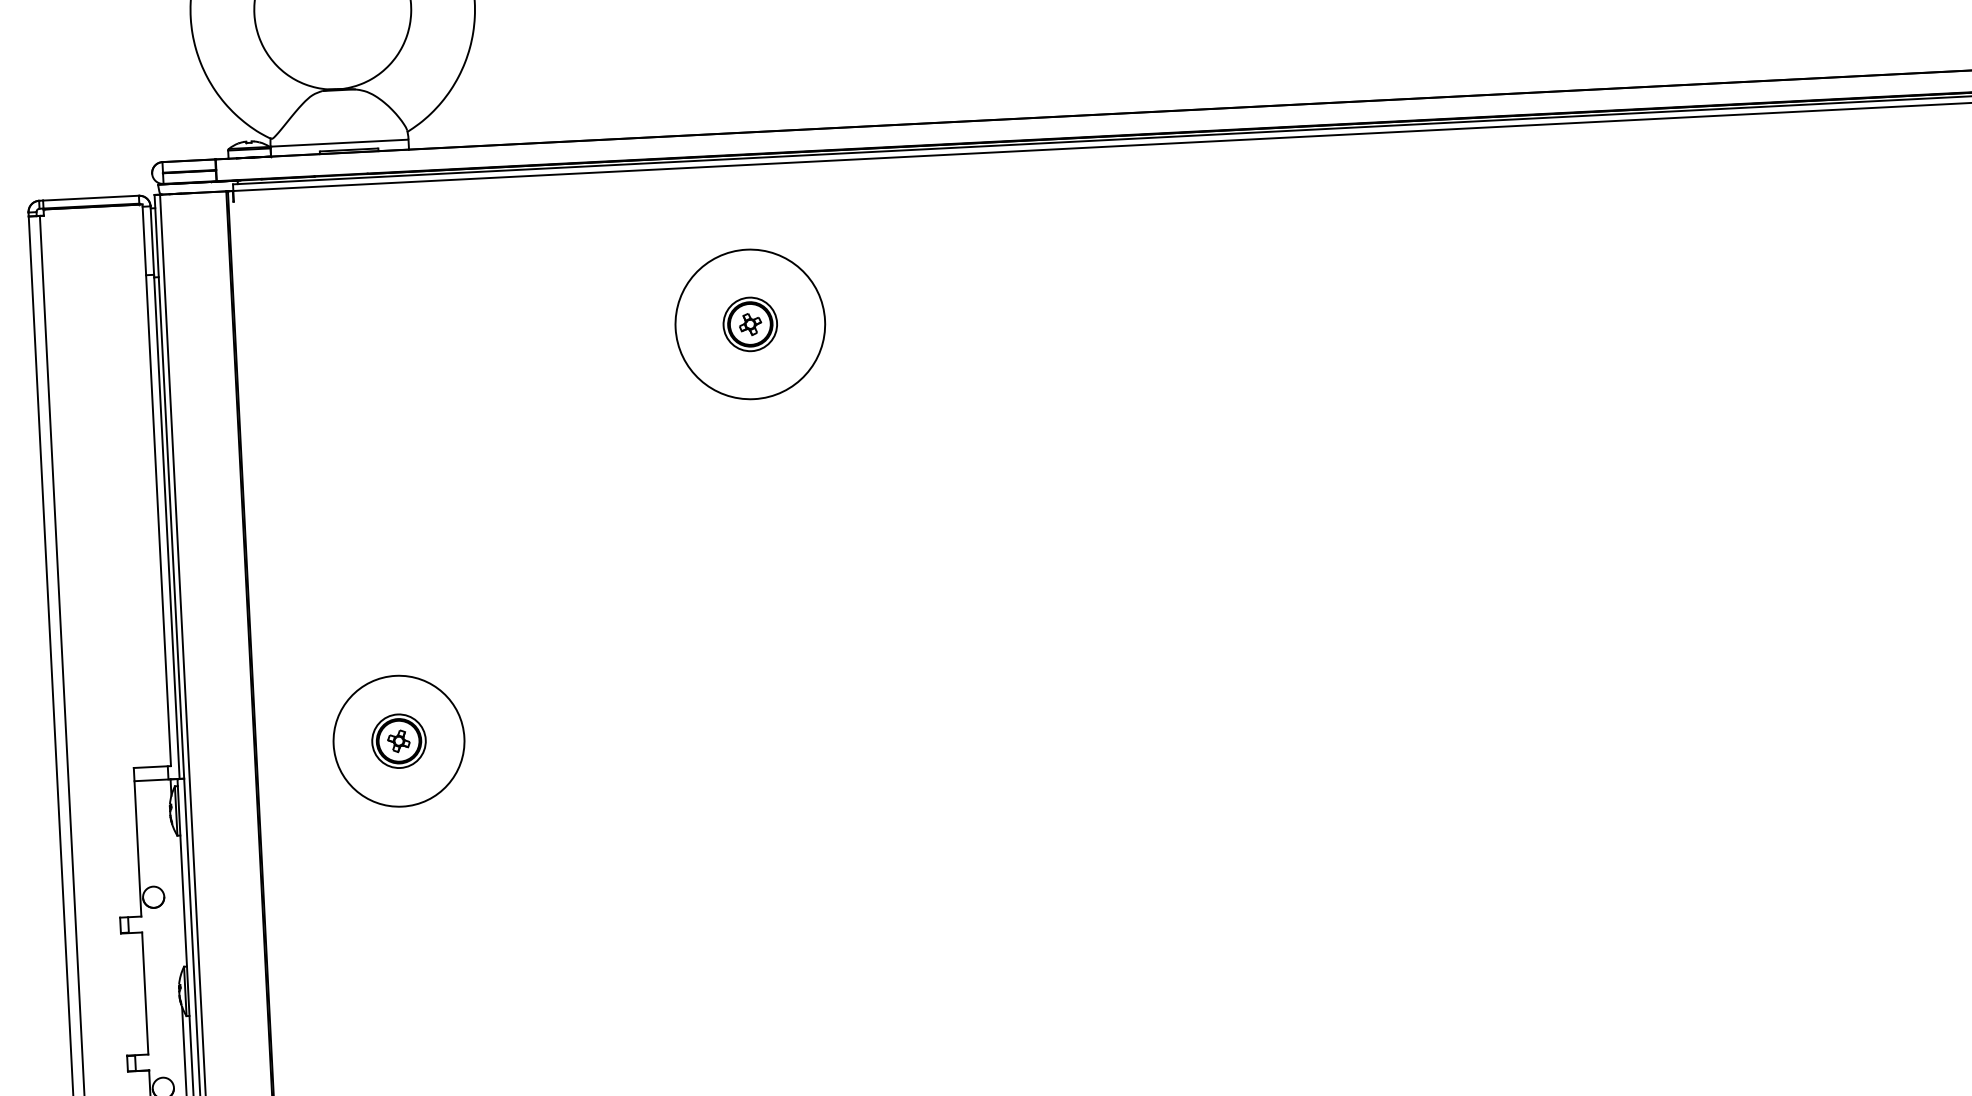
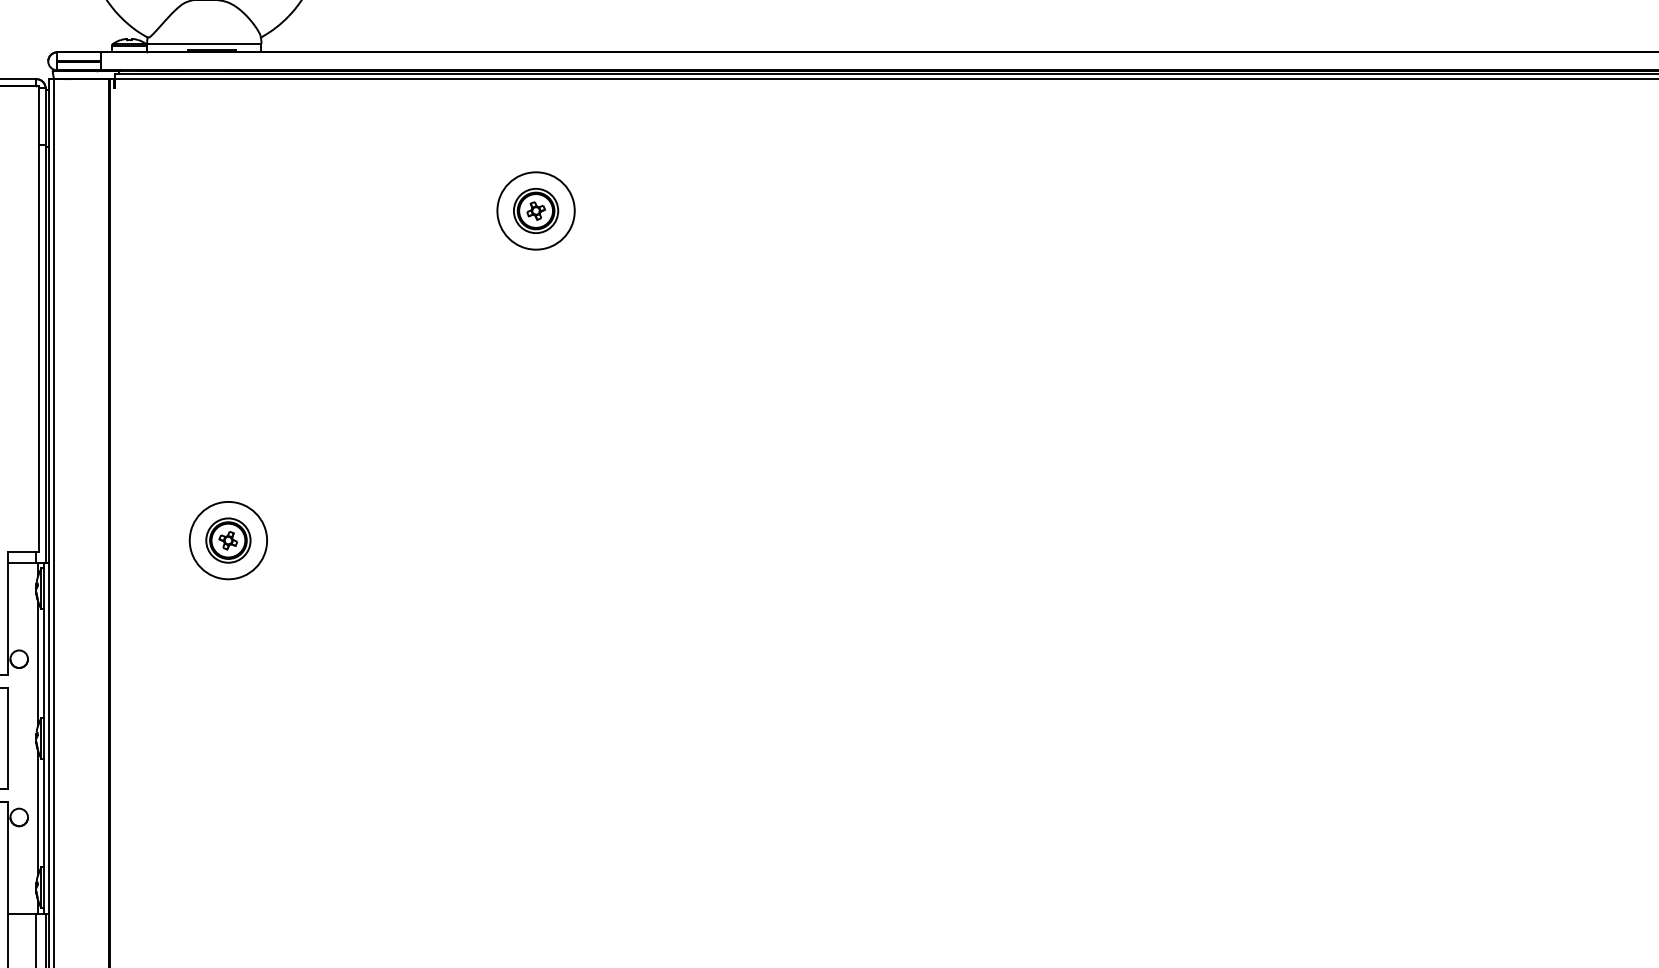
circle: (749, 323) -> (535, 210), size x0.62
circle: (399, 741) -> (228, 540), size x0.71
line: (177, 901) -> (38, 663), added

